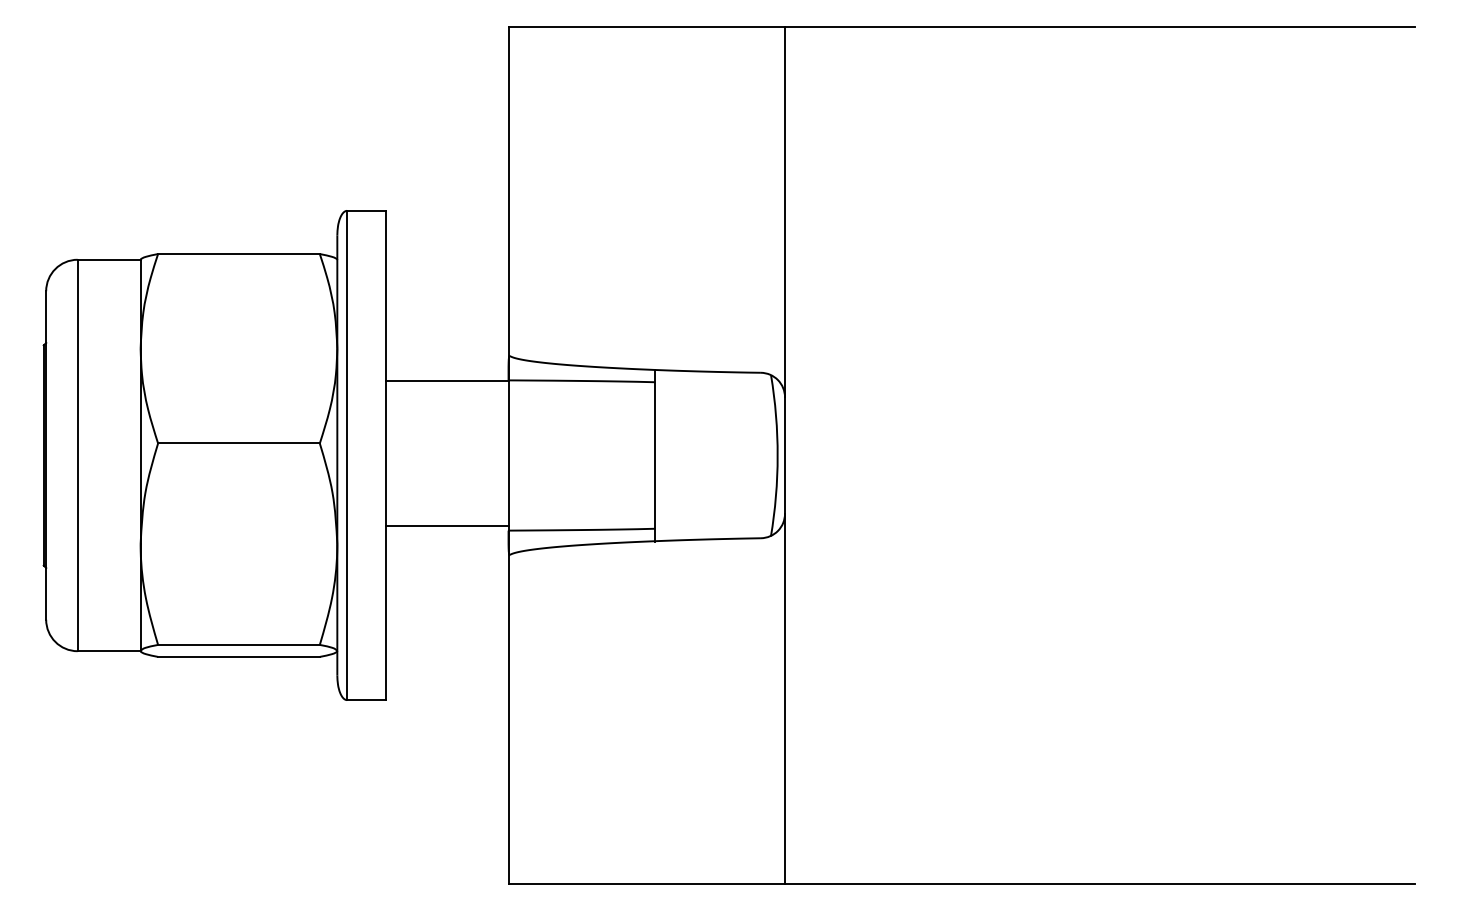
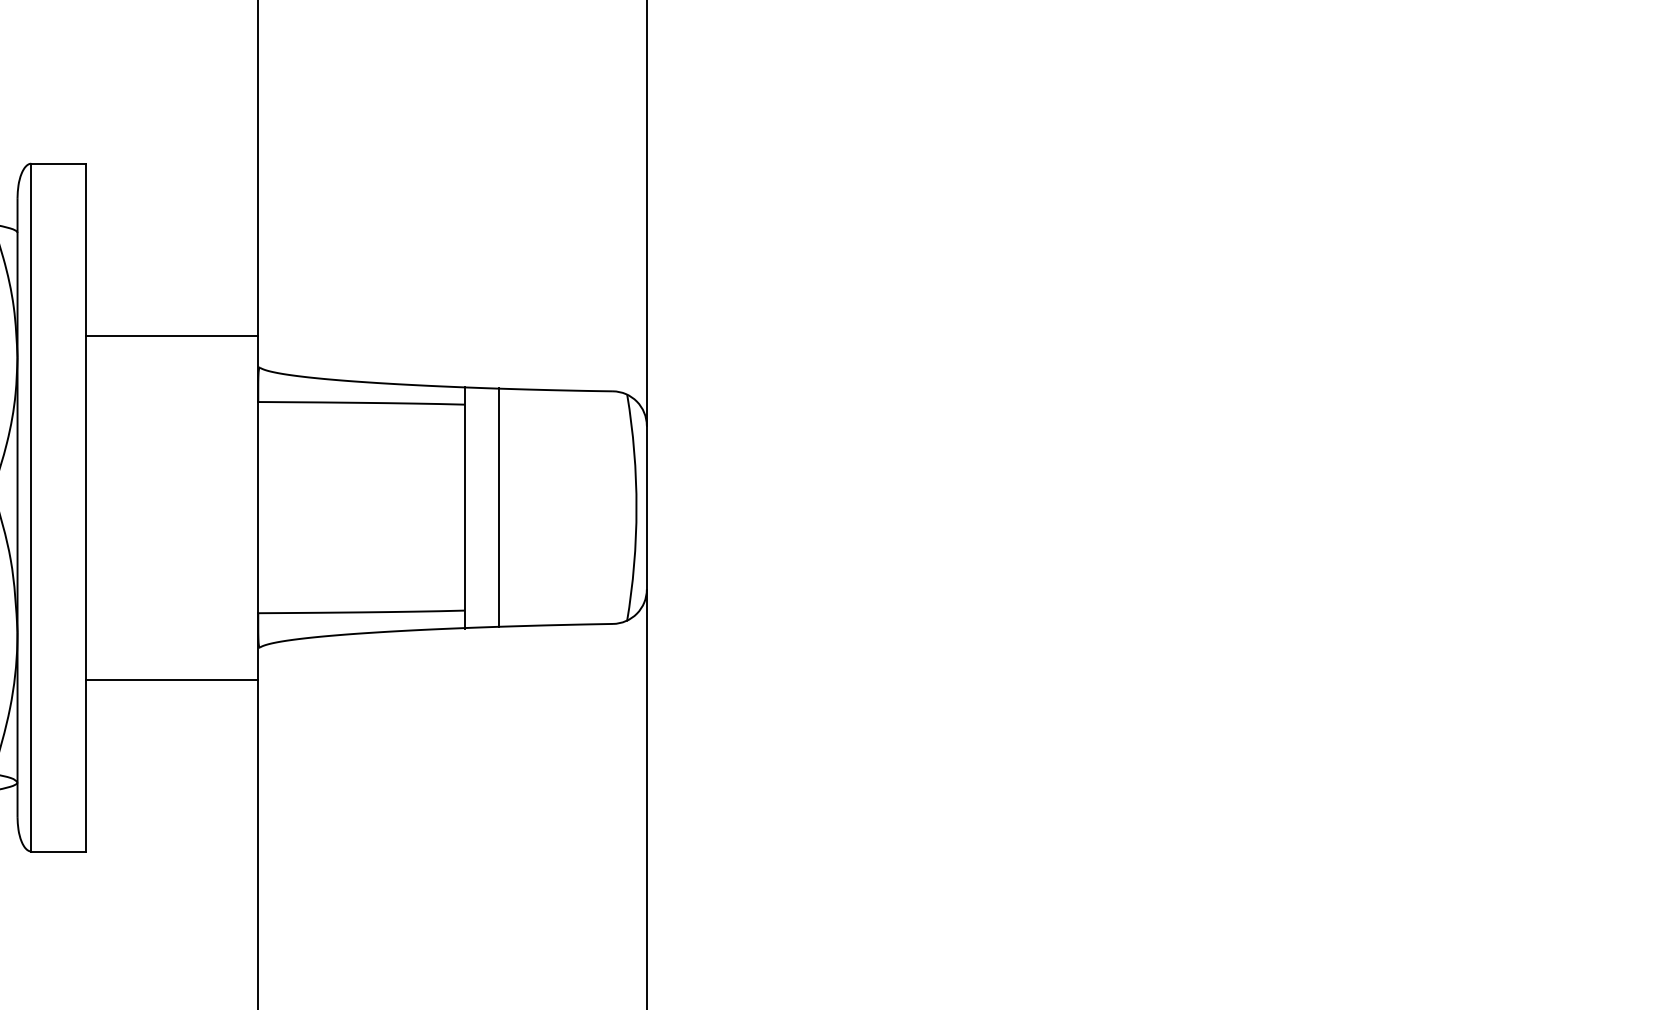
line: (447, 381) -> (172, 336), moved
line: (679, 455) -> (498, 507), added
line: (447, 525) -> (172, 679), moved

